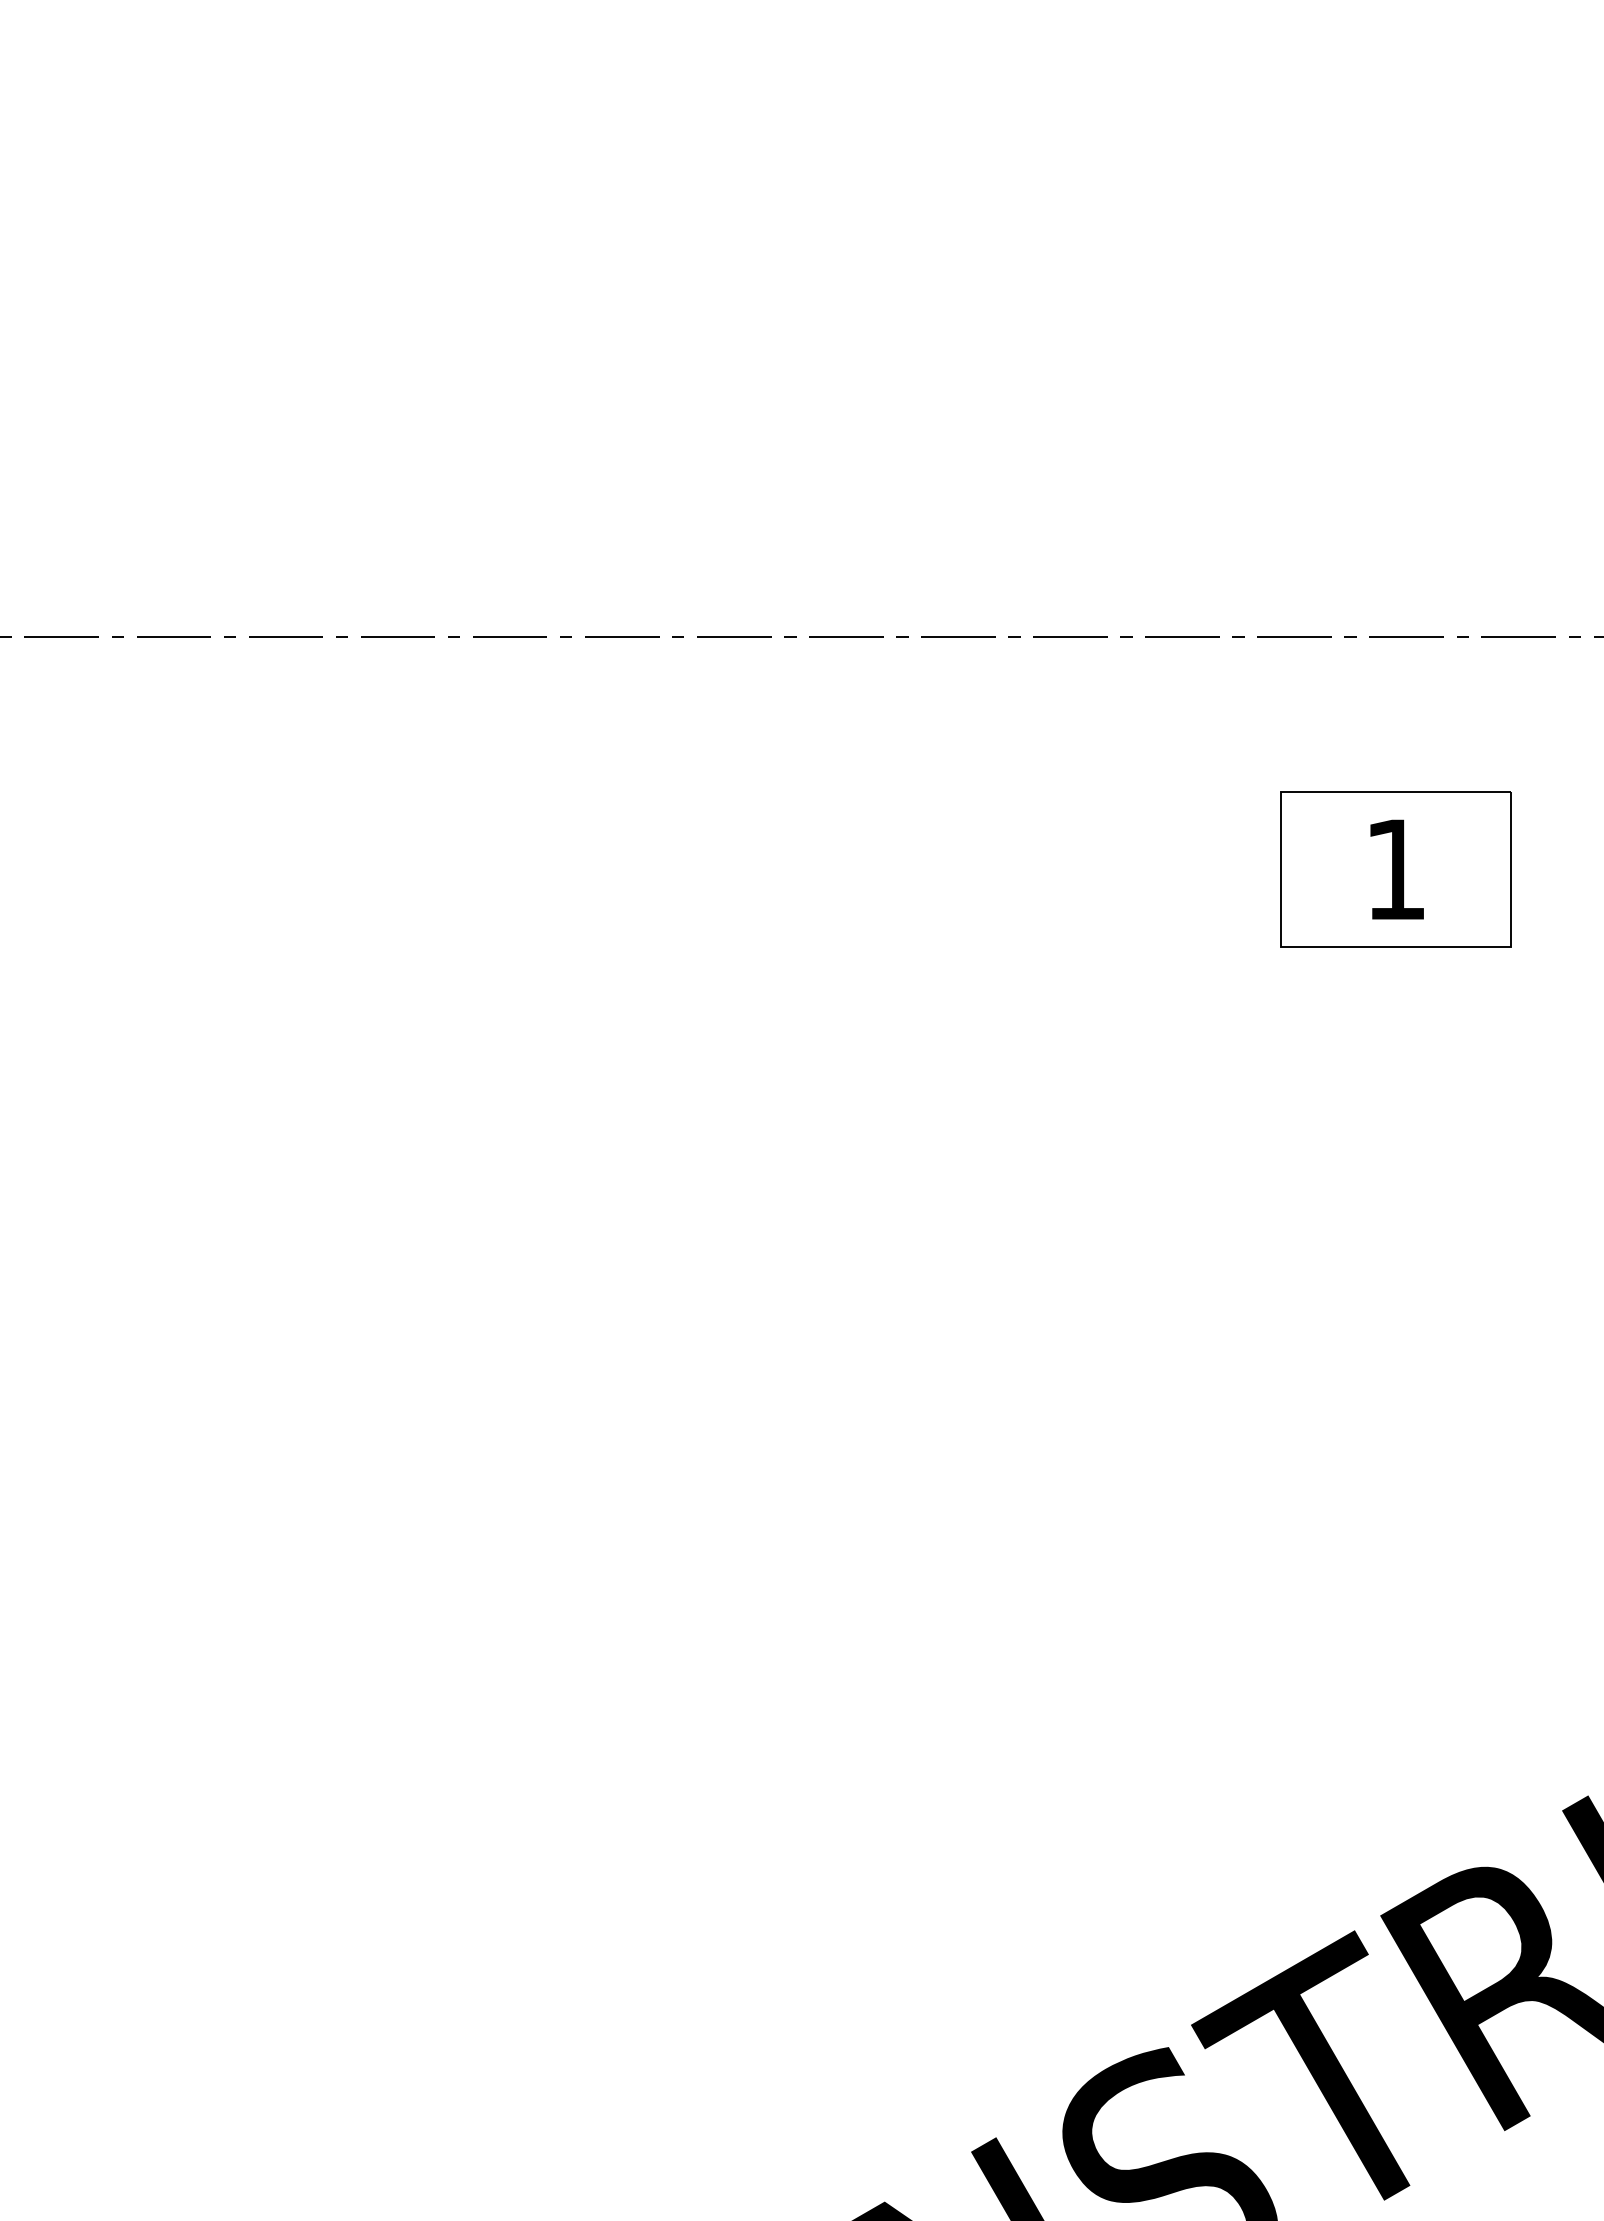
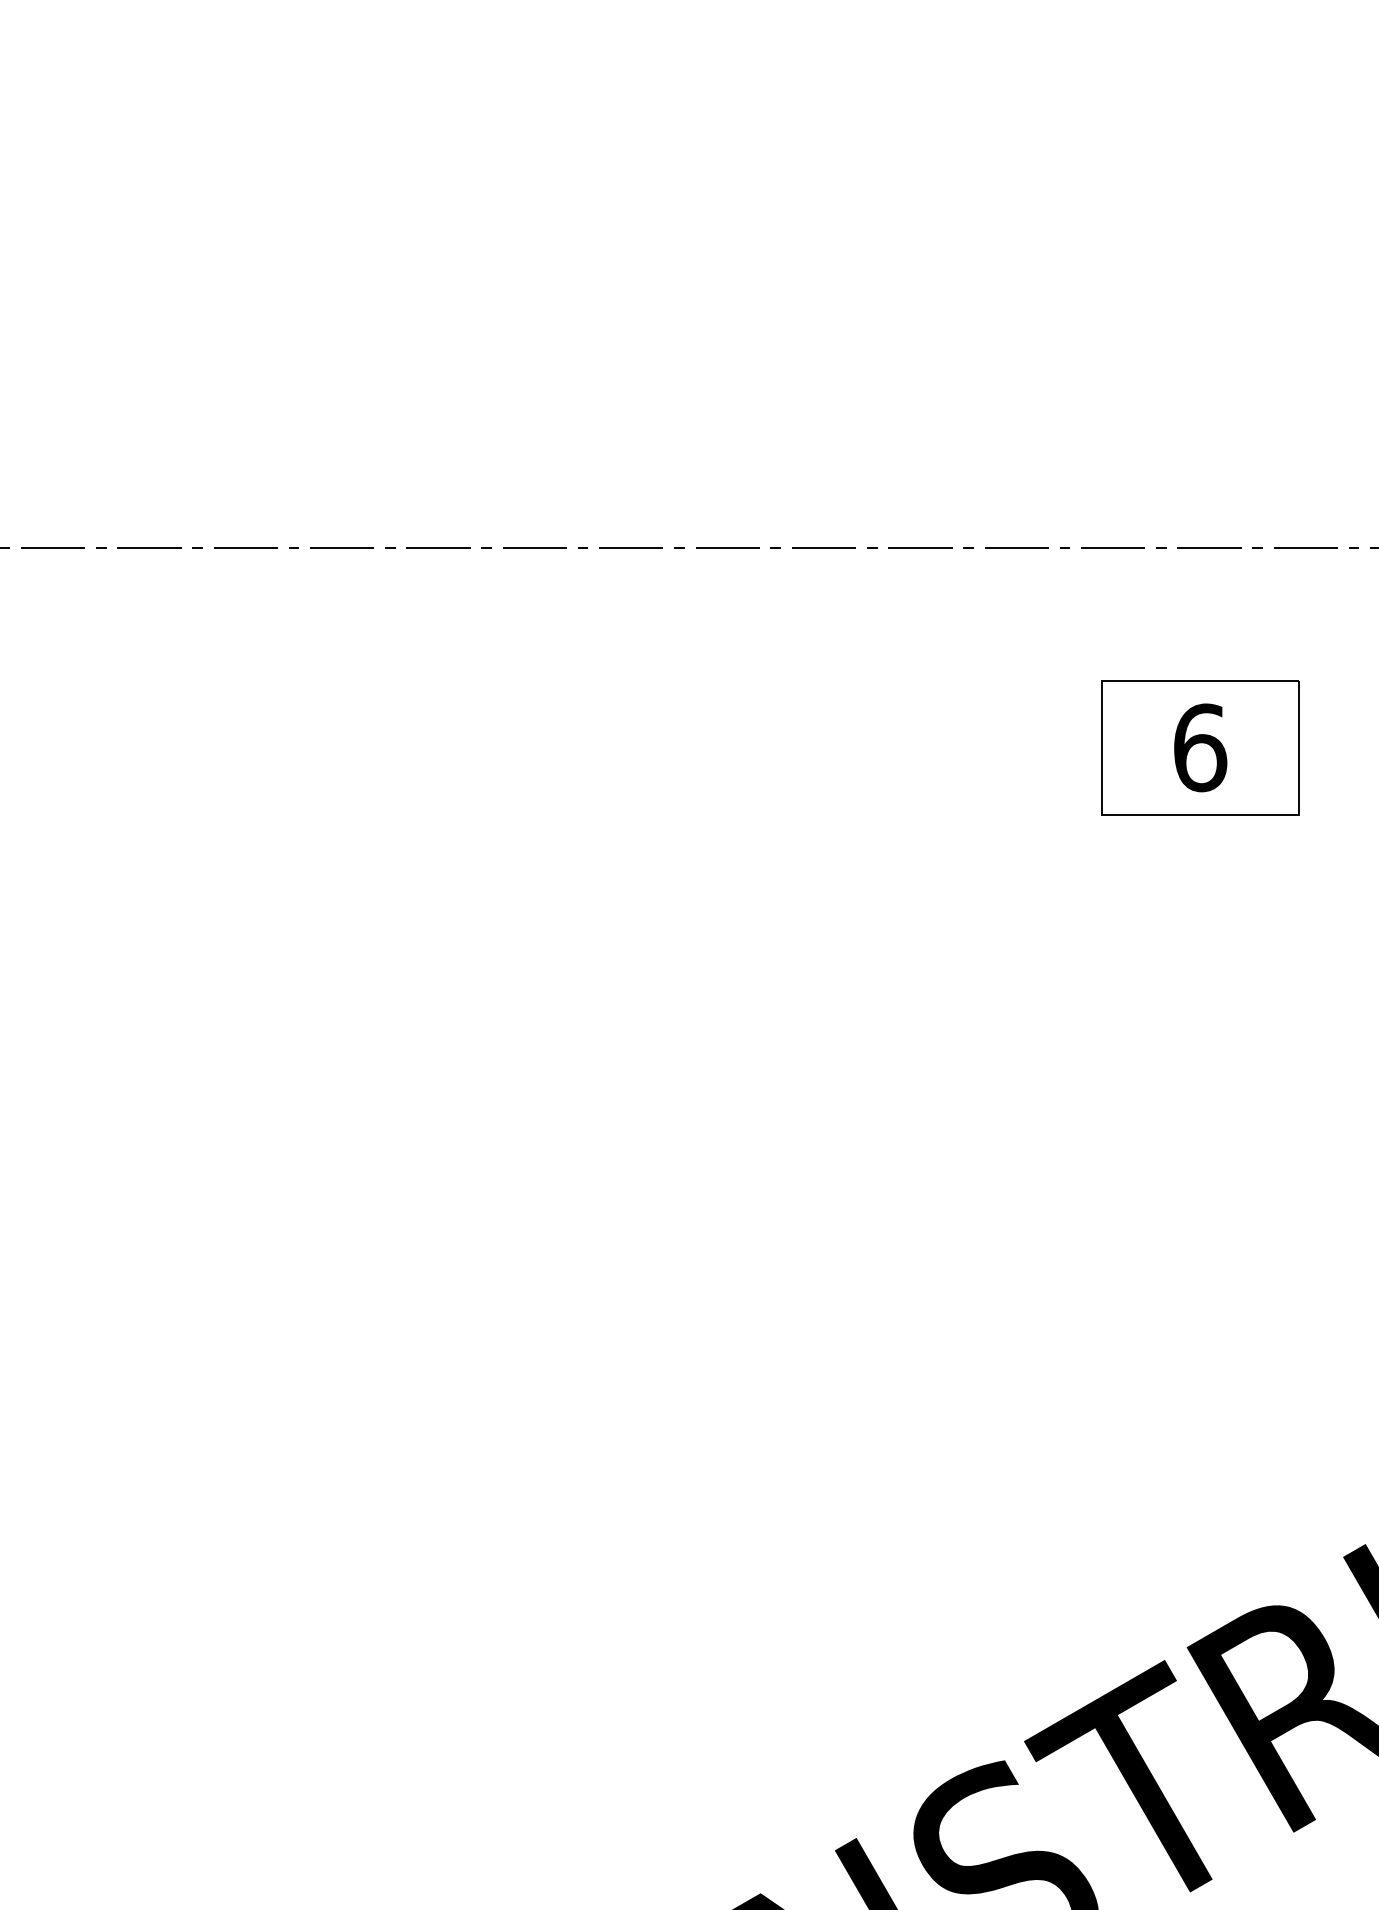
text: (1396, 869) -> (1200, 747), 1 -> 6

